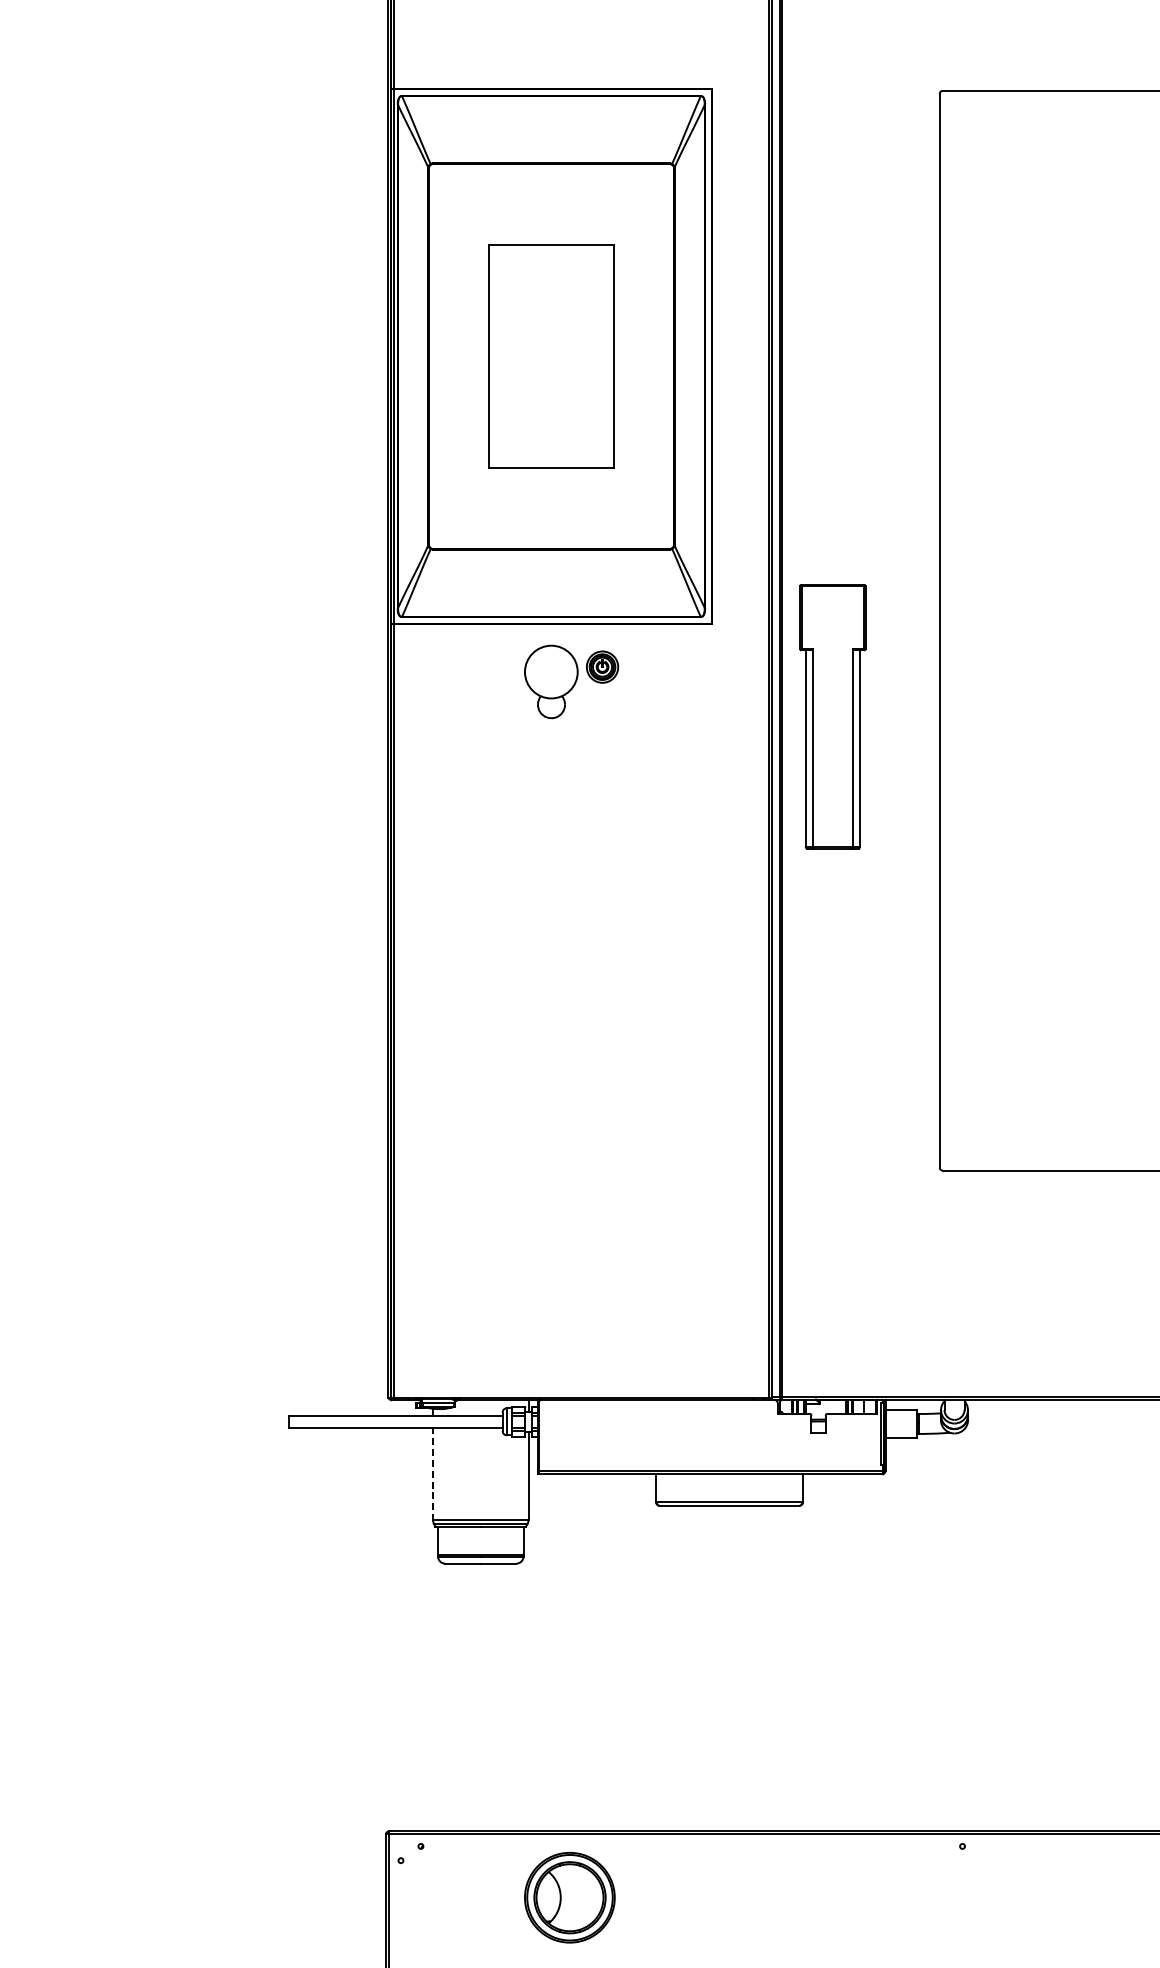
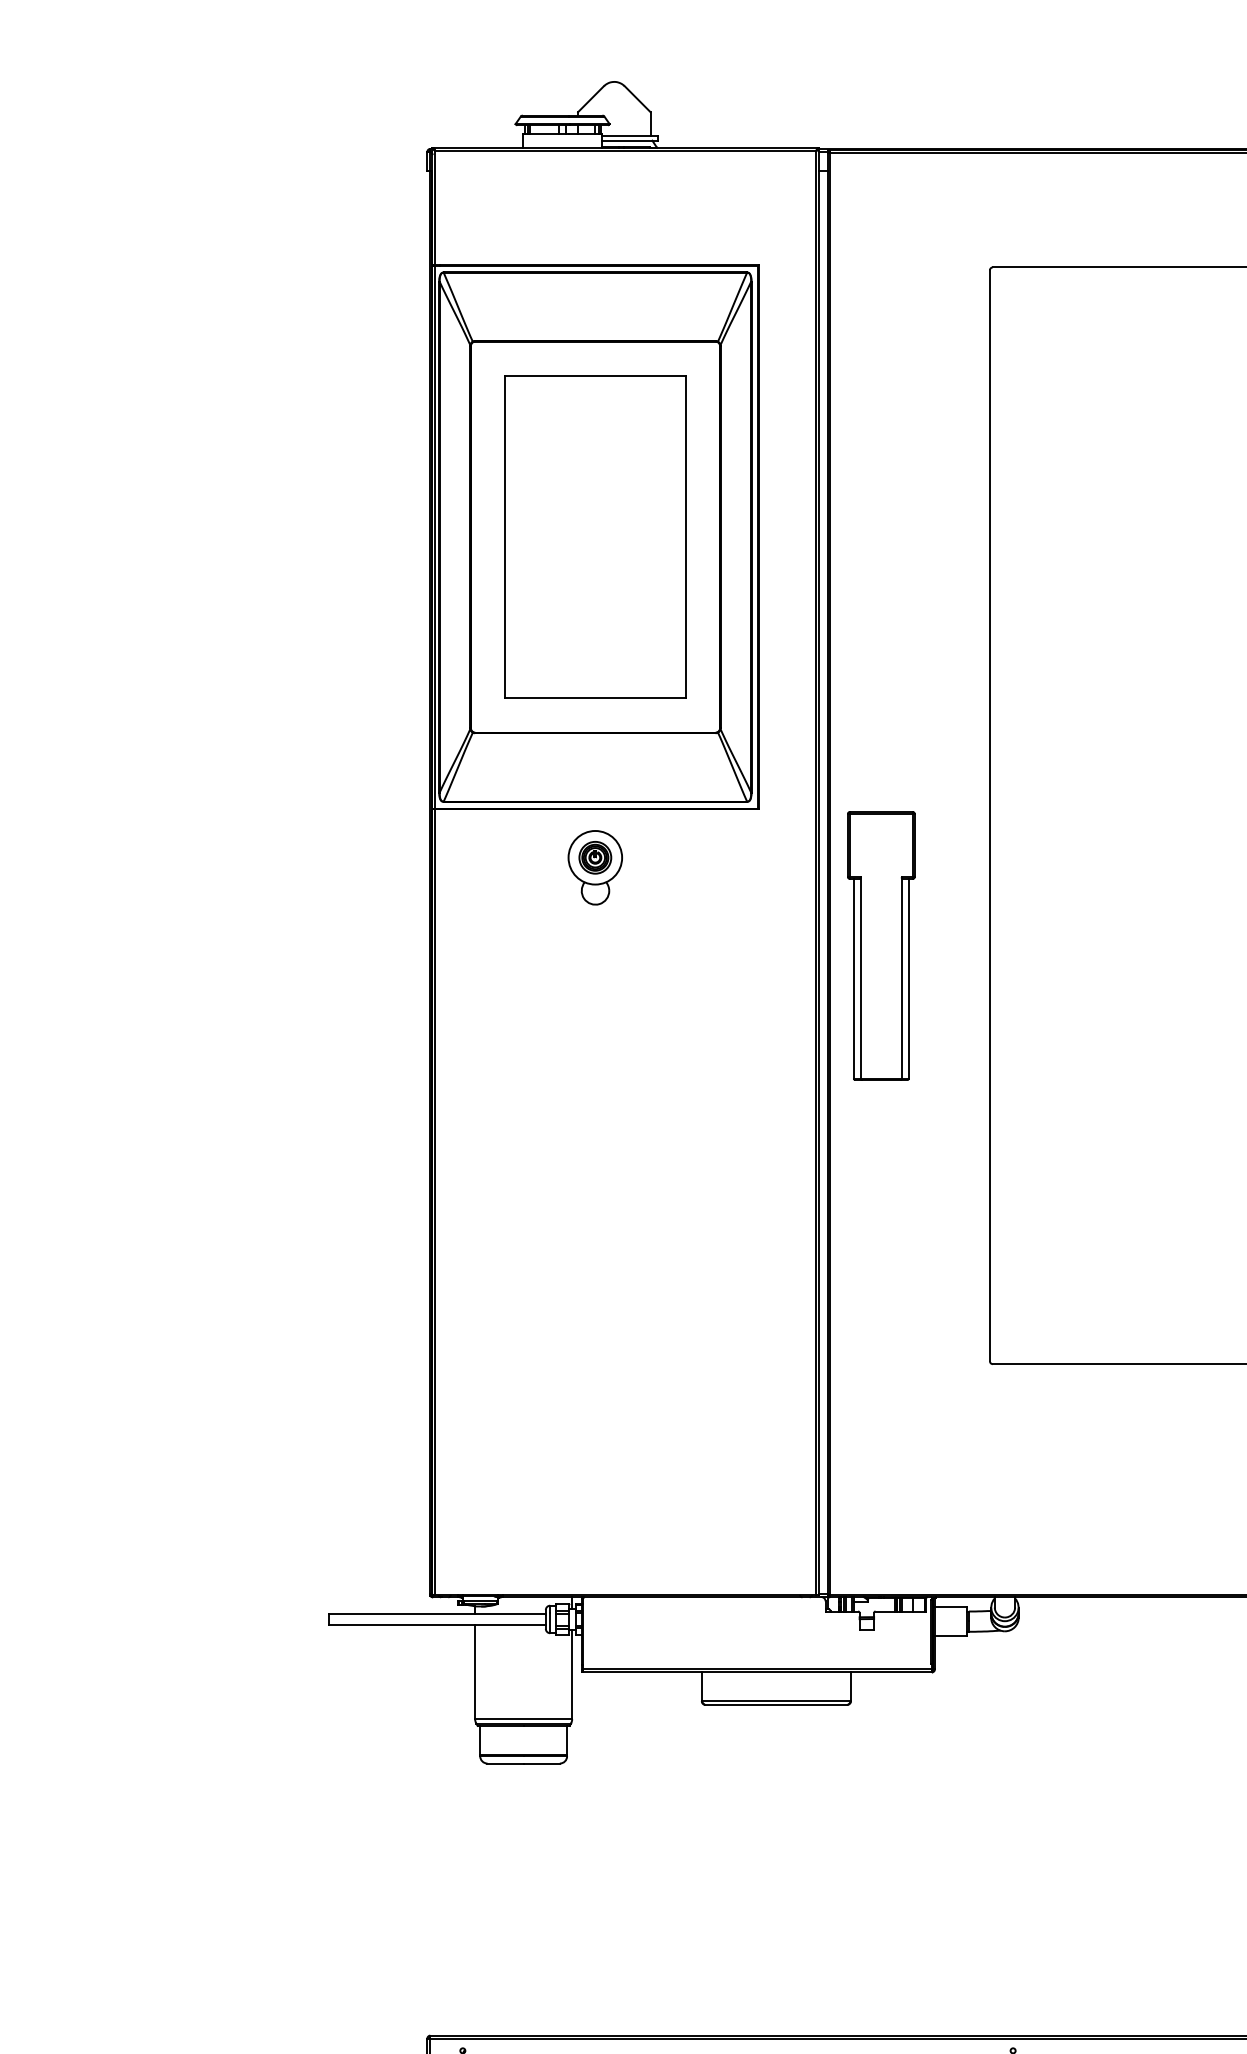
part: (551, 355) -> (595, 536), size x1.43
part: (602, 666) -> (595, 857), moved
part: (833, 716) -> (881, 945), moved
line: (433, 1474) -> (475, 1672), dashed -> solid

